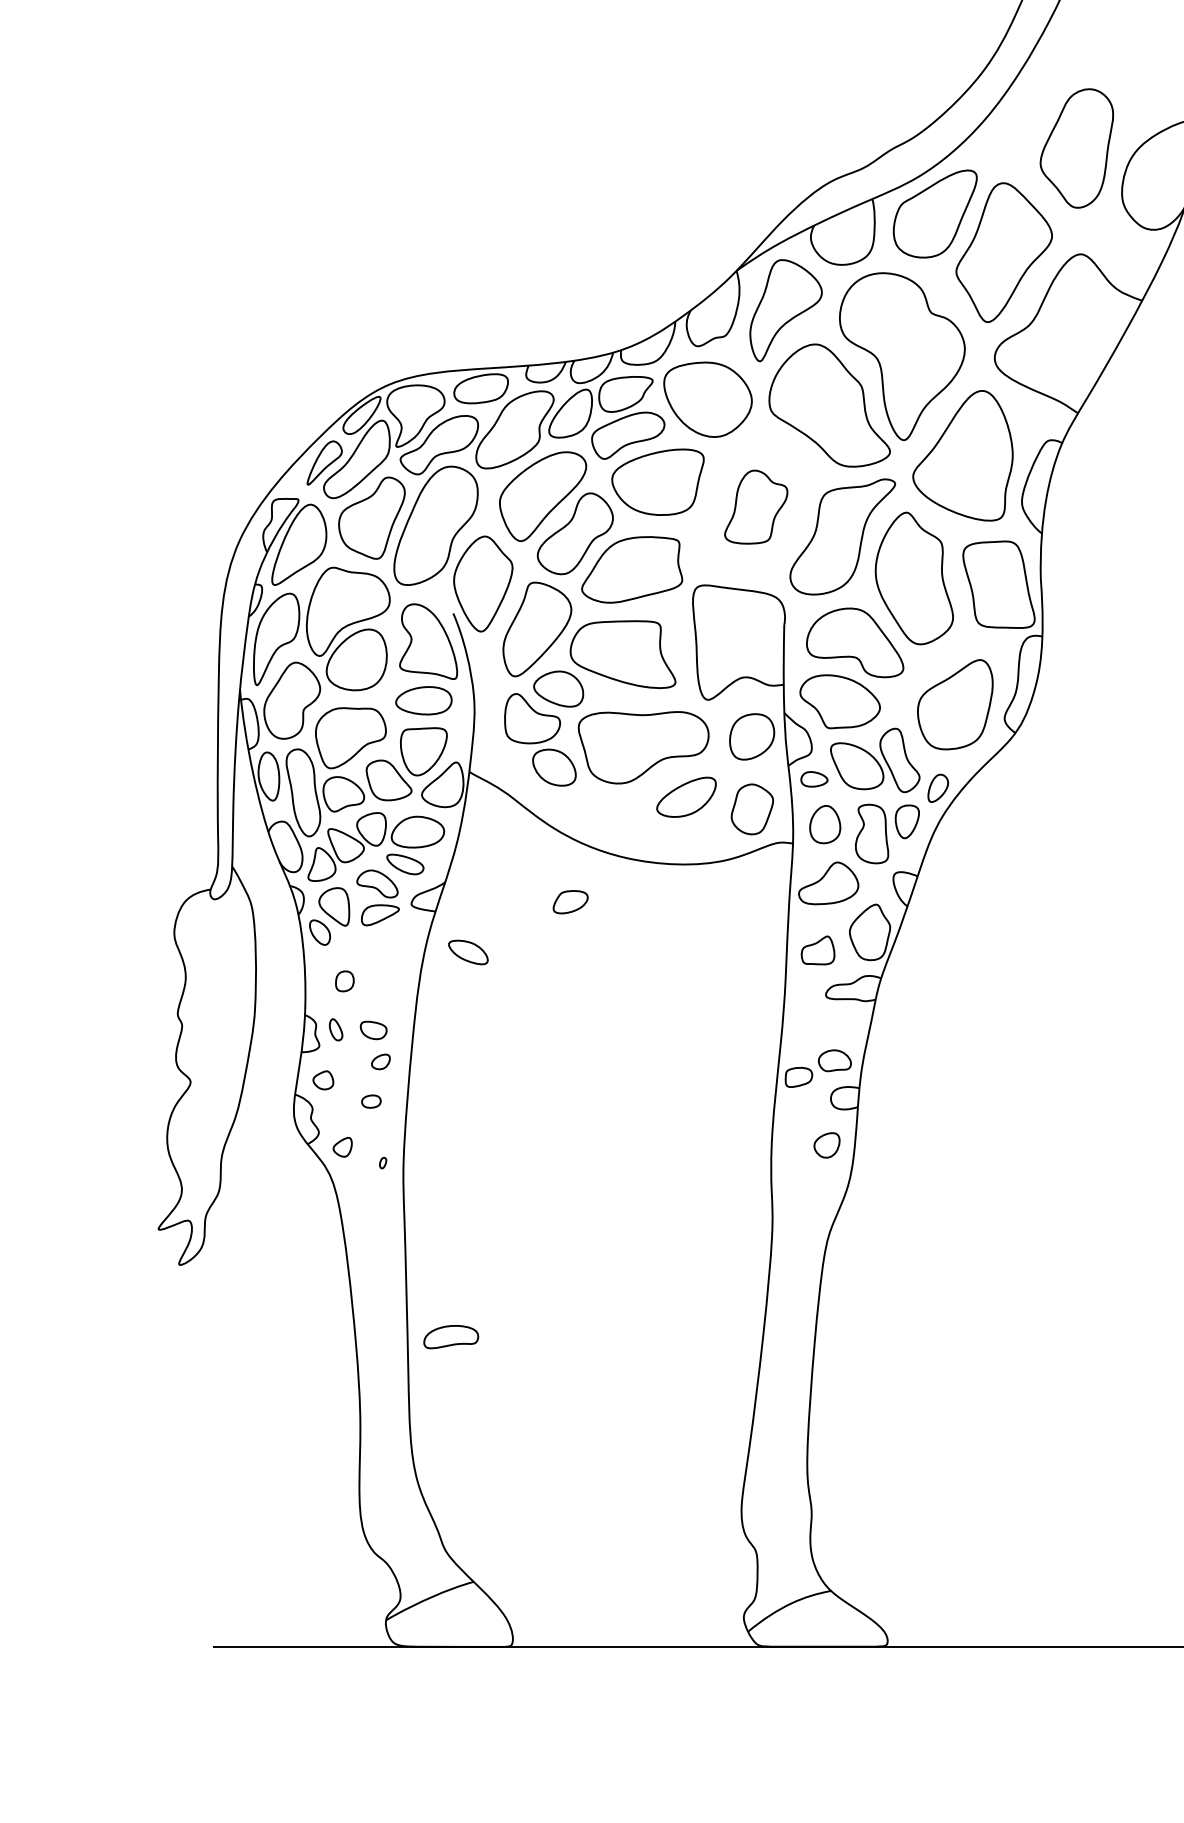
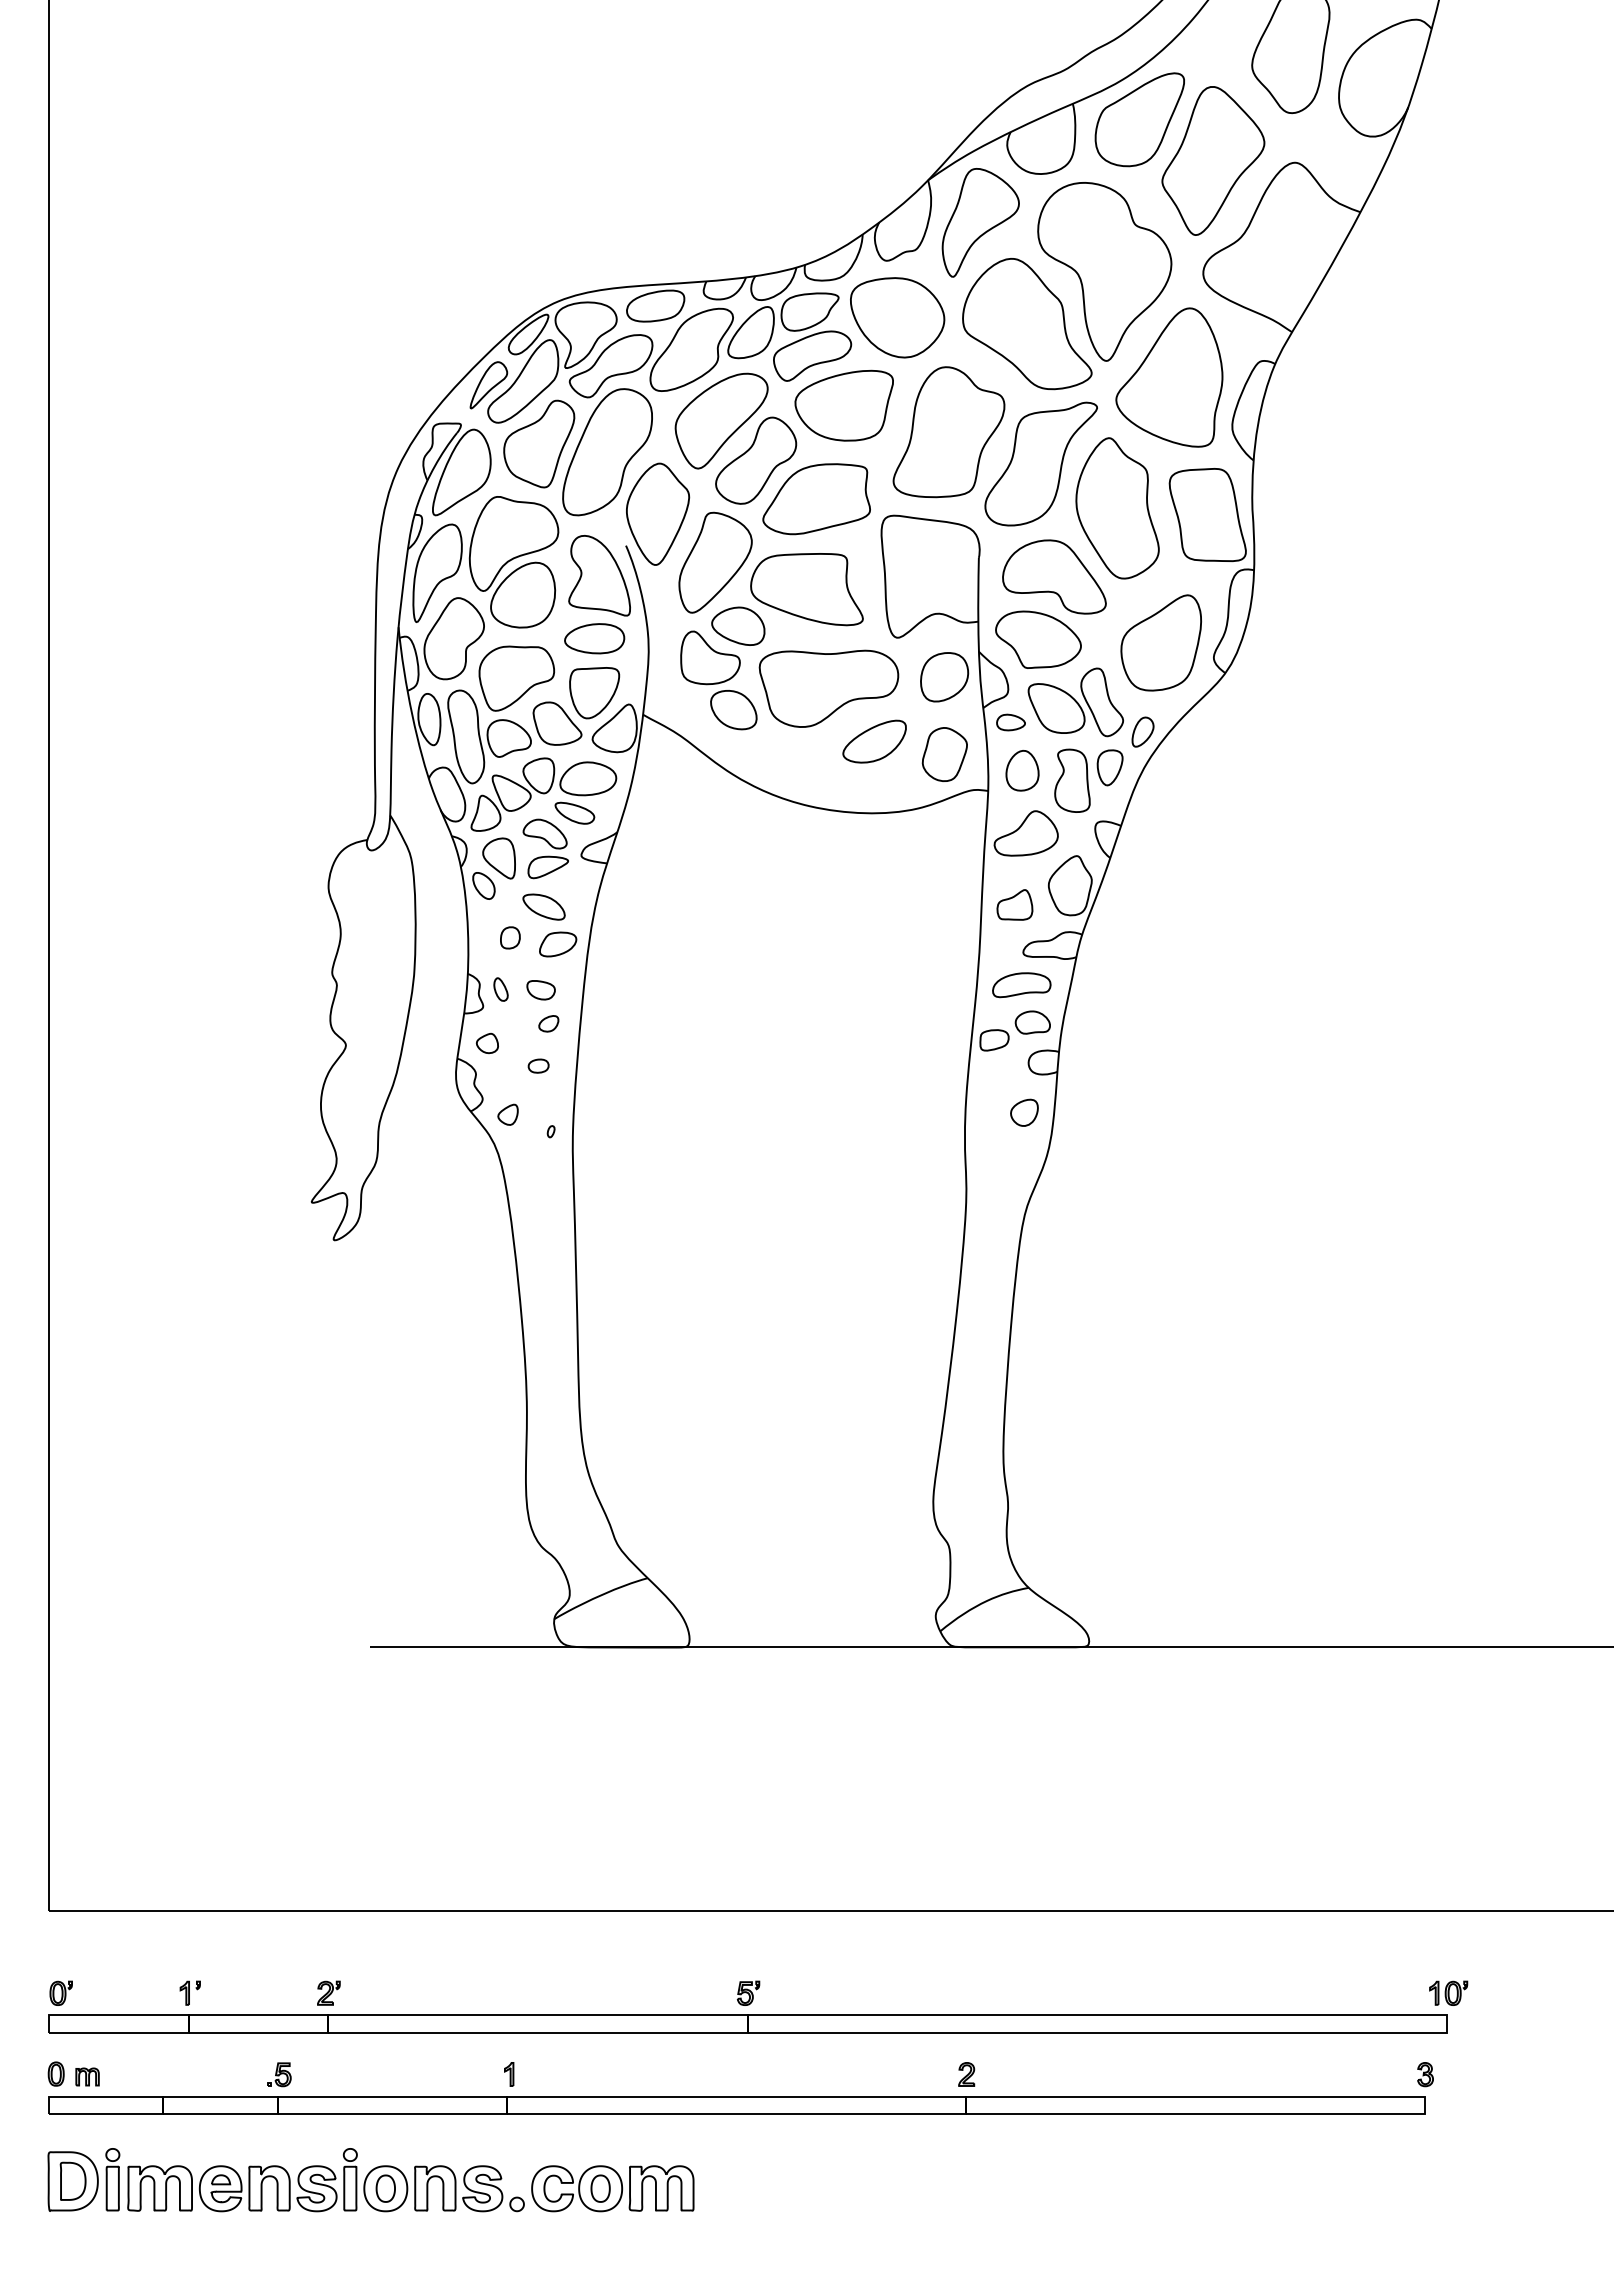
part: (755, 507) -> (948, 432), size x1.67
part: (571, 902) -> (558, 944), moved
part: (467, 951) -> (543, 906), moved
part: (450, 1337) -> (1021, 985), moved

